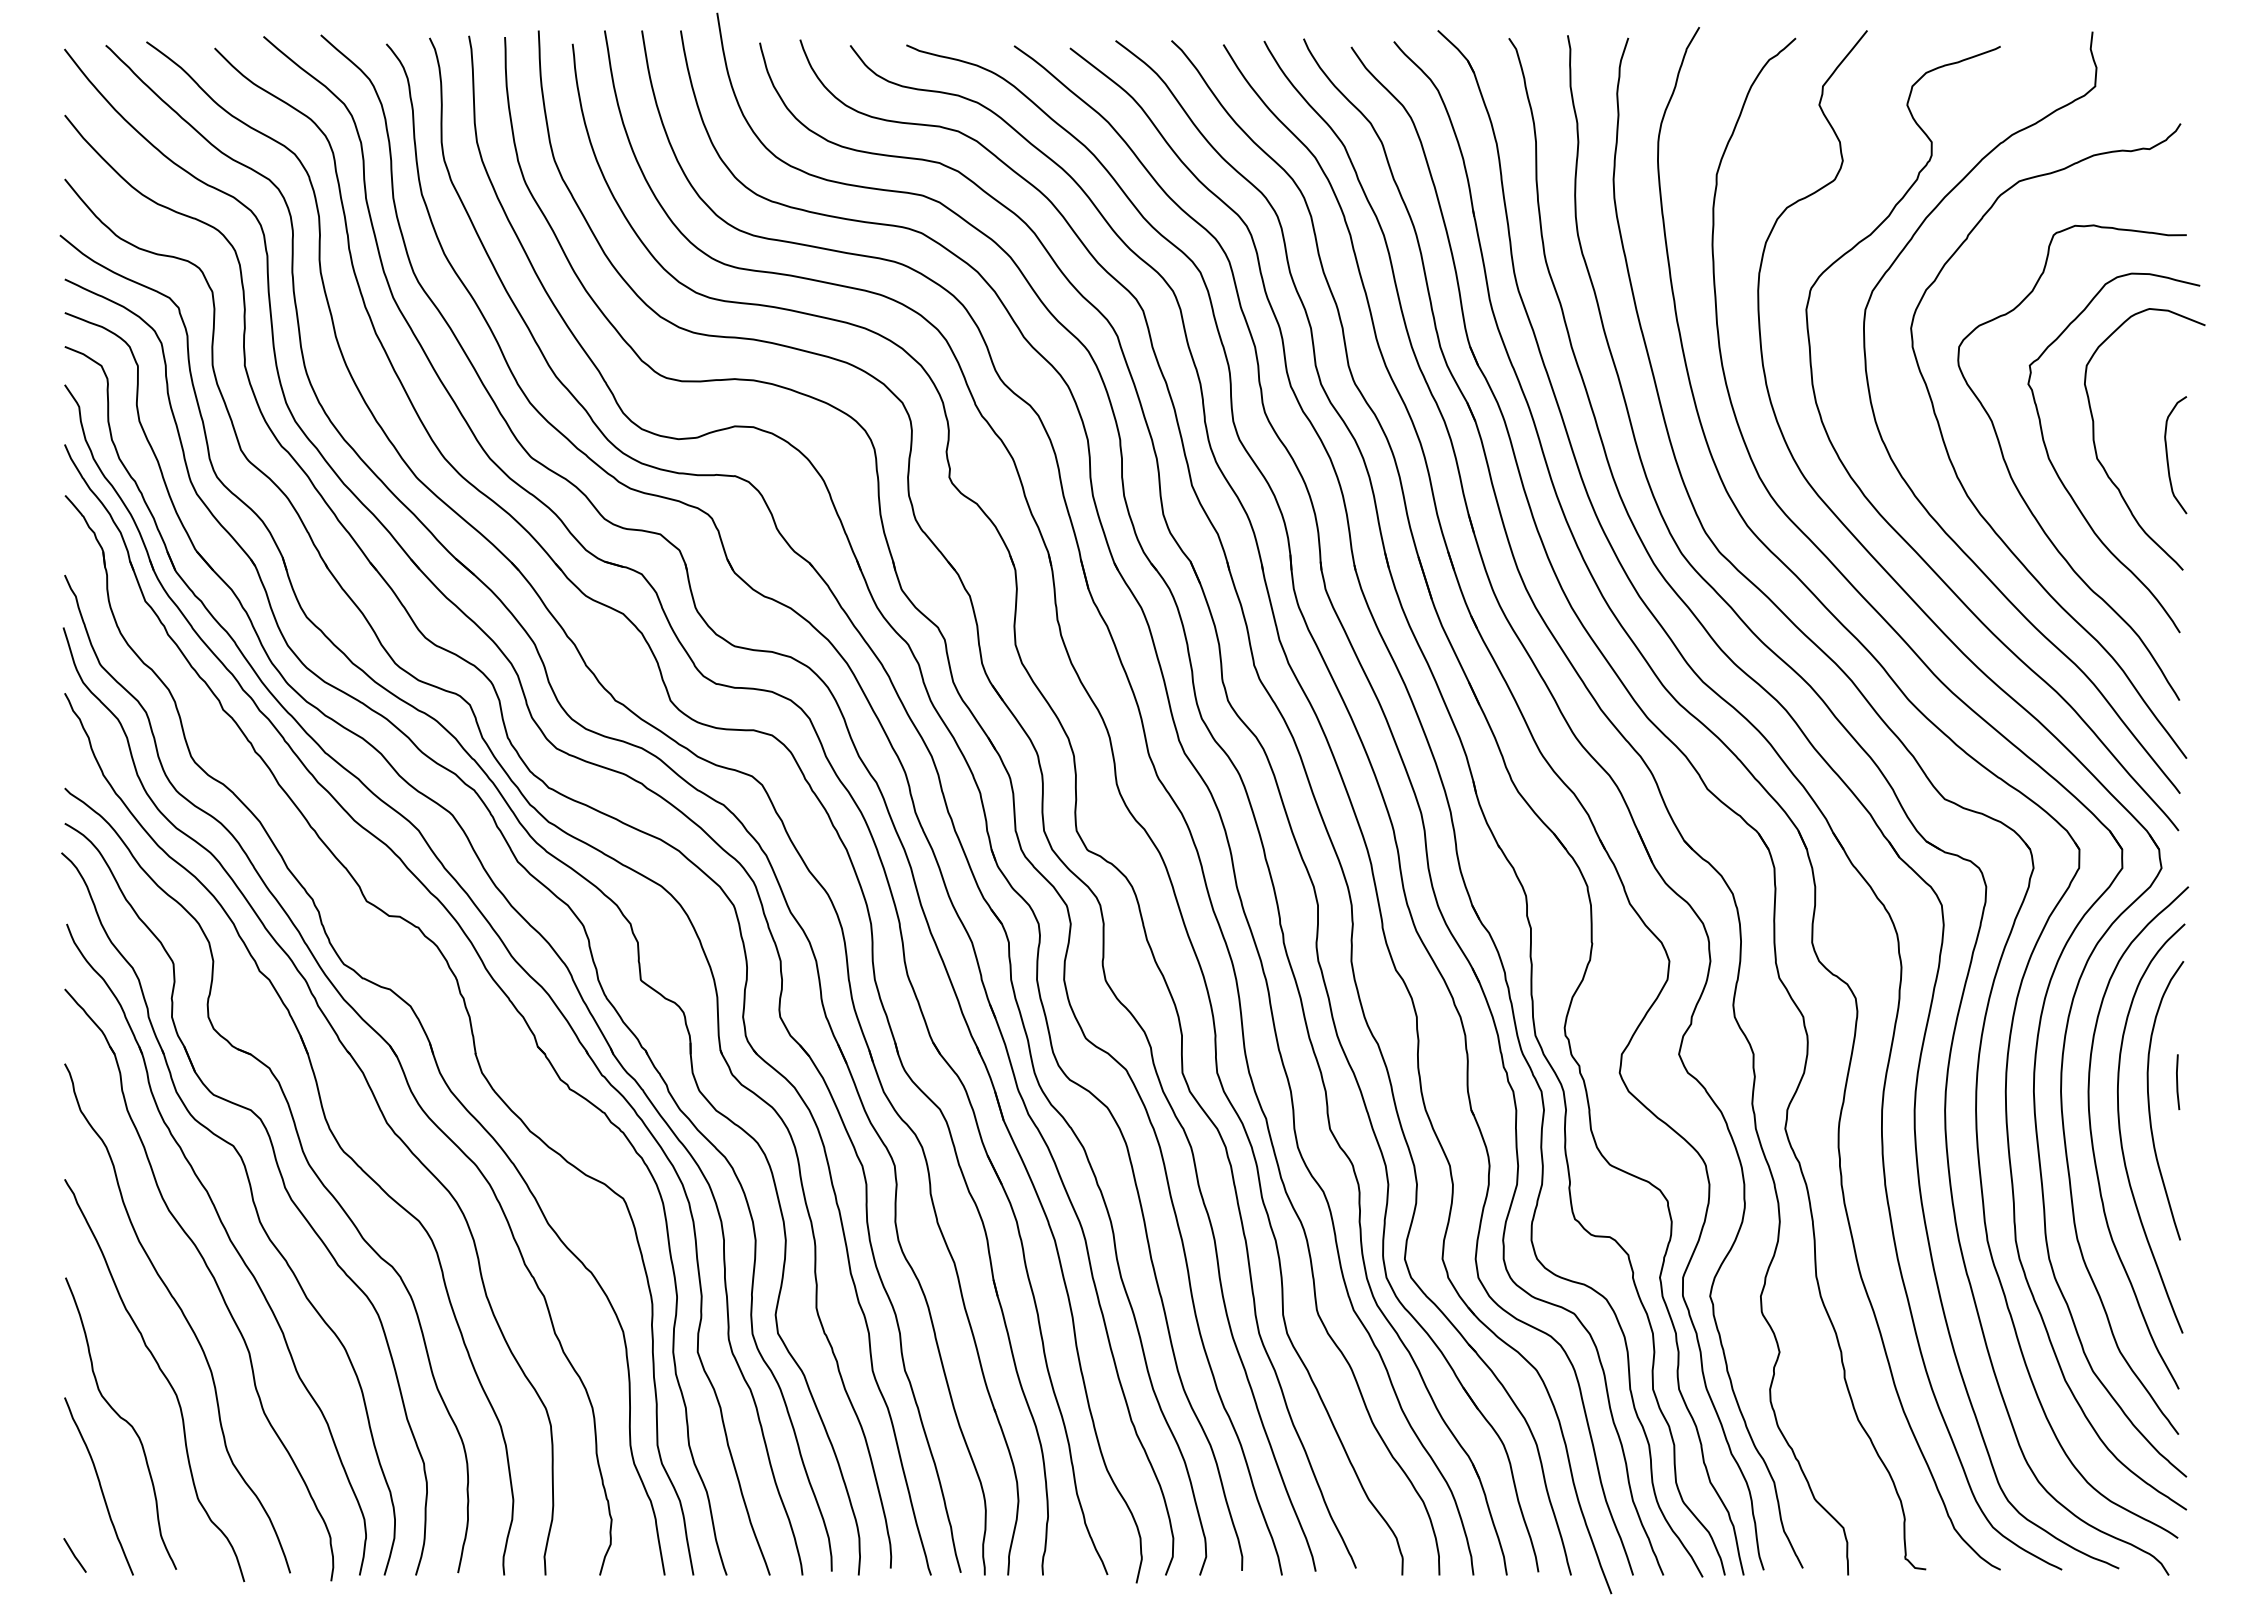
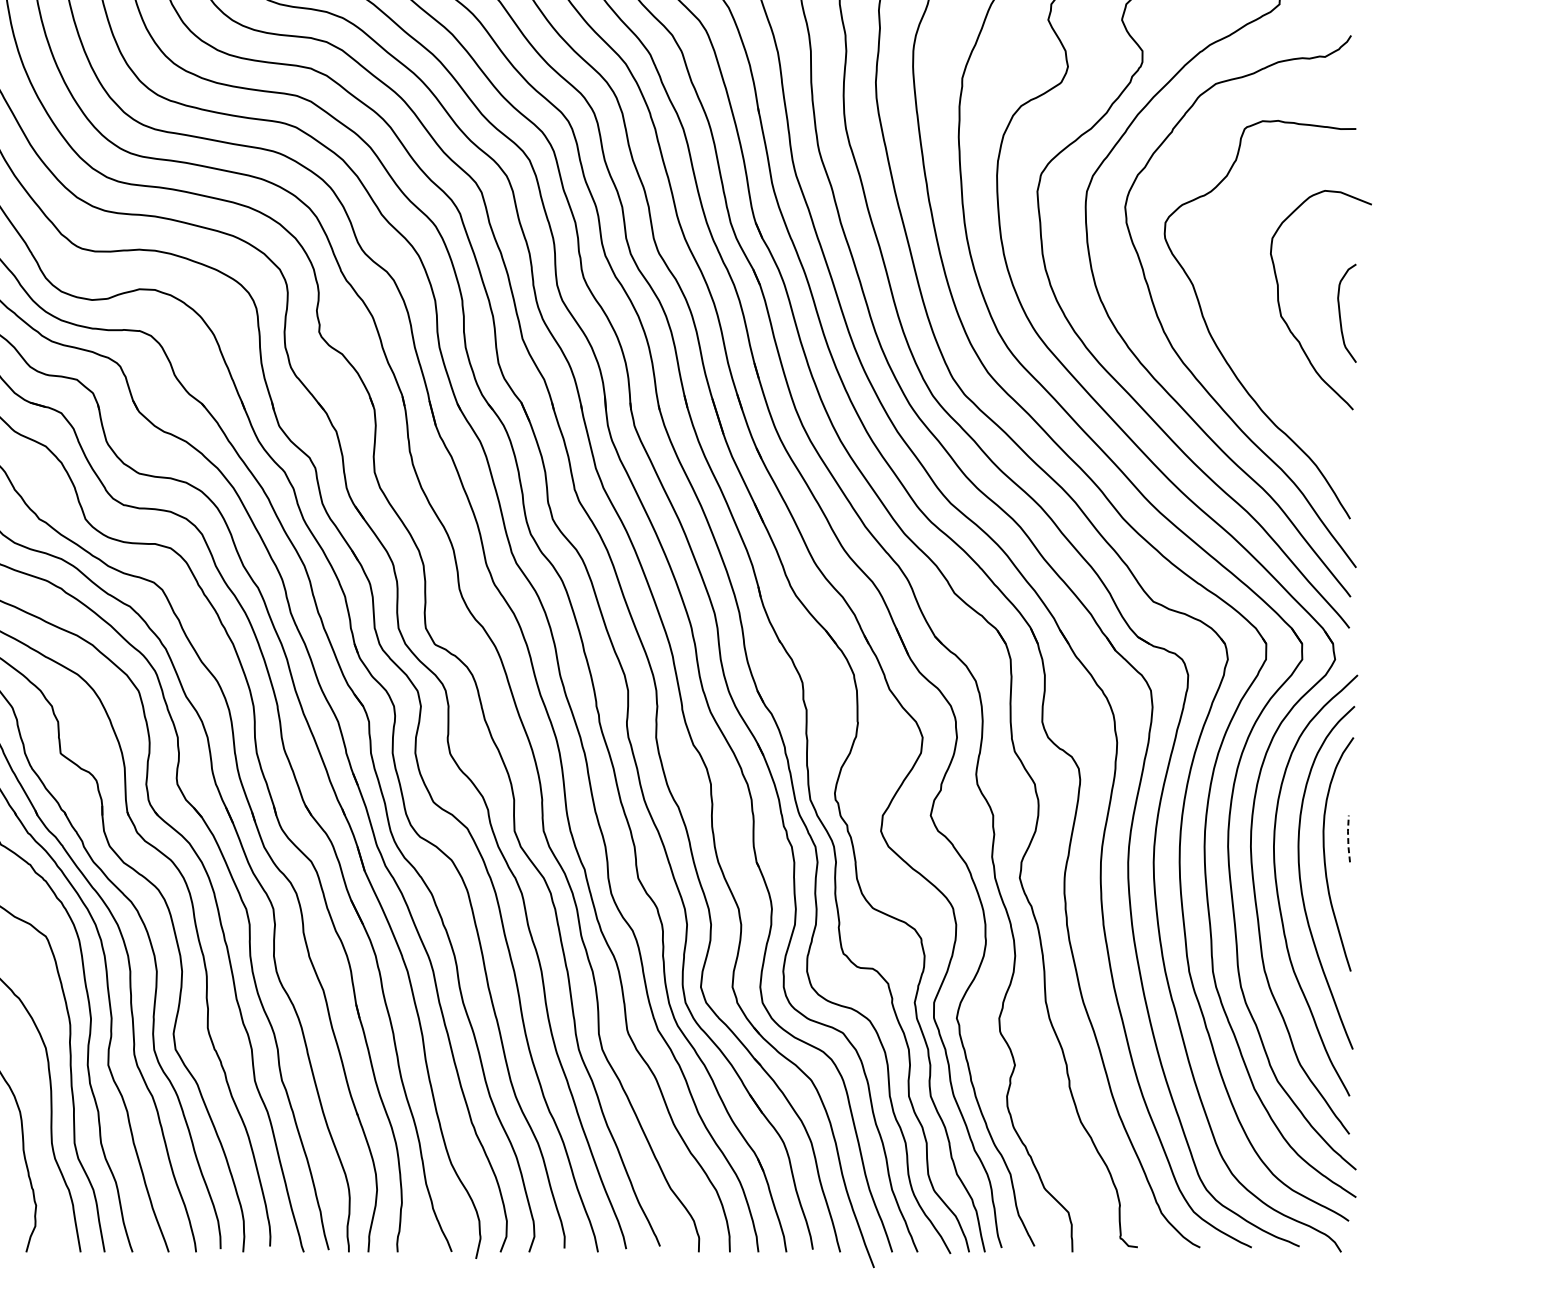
curve: (2063, 482) -> (1252, 336), removed
line: (2177, 1081) -> (1348, 838), solid -> dashed

